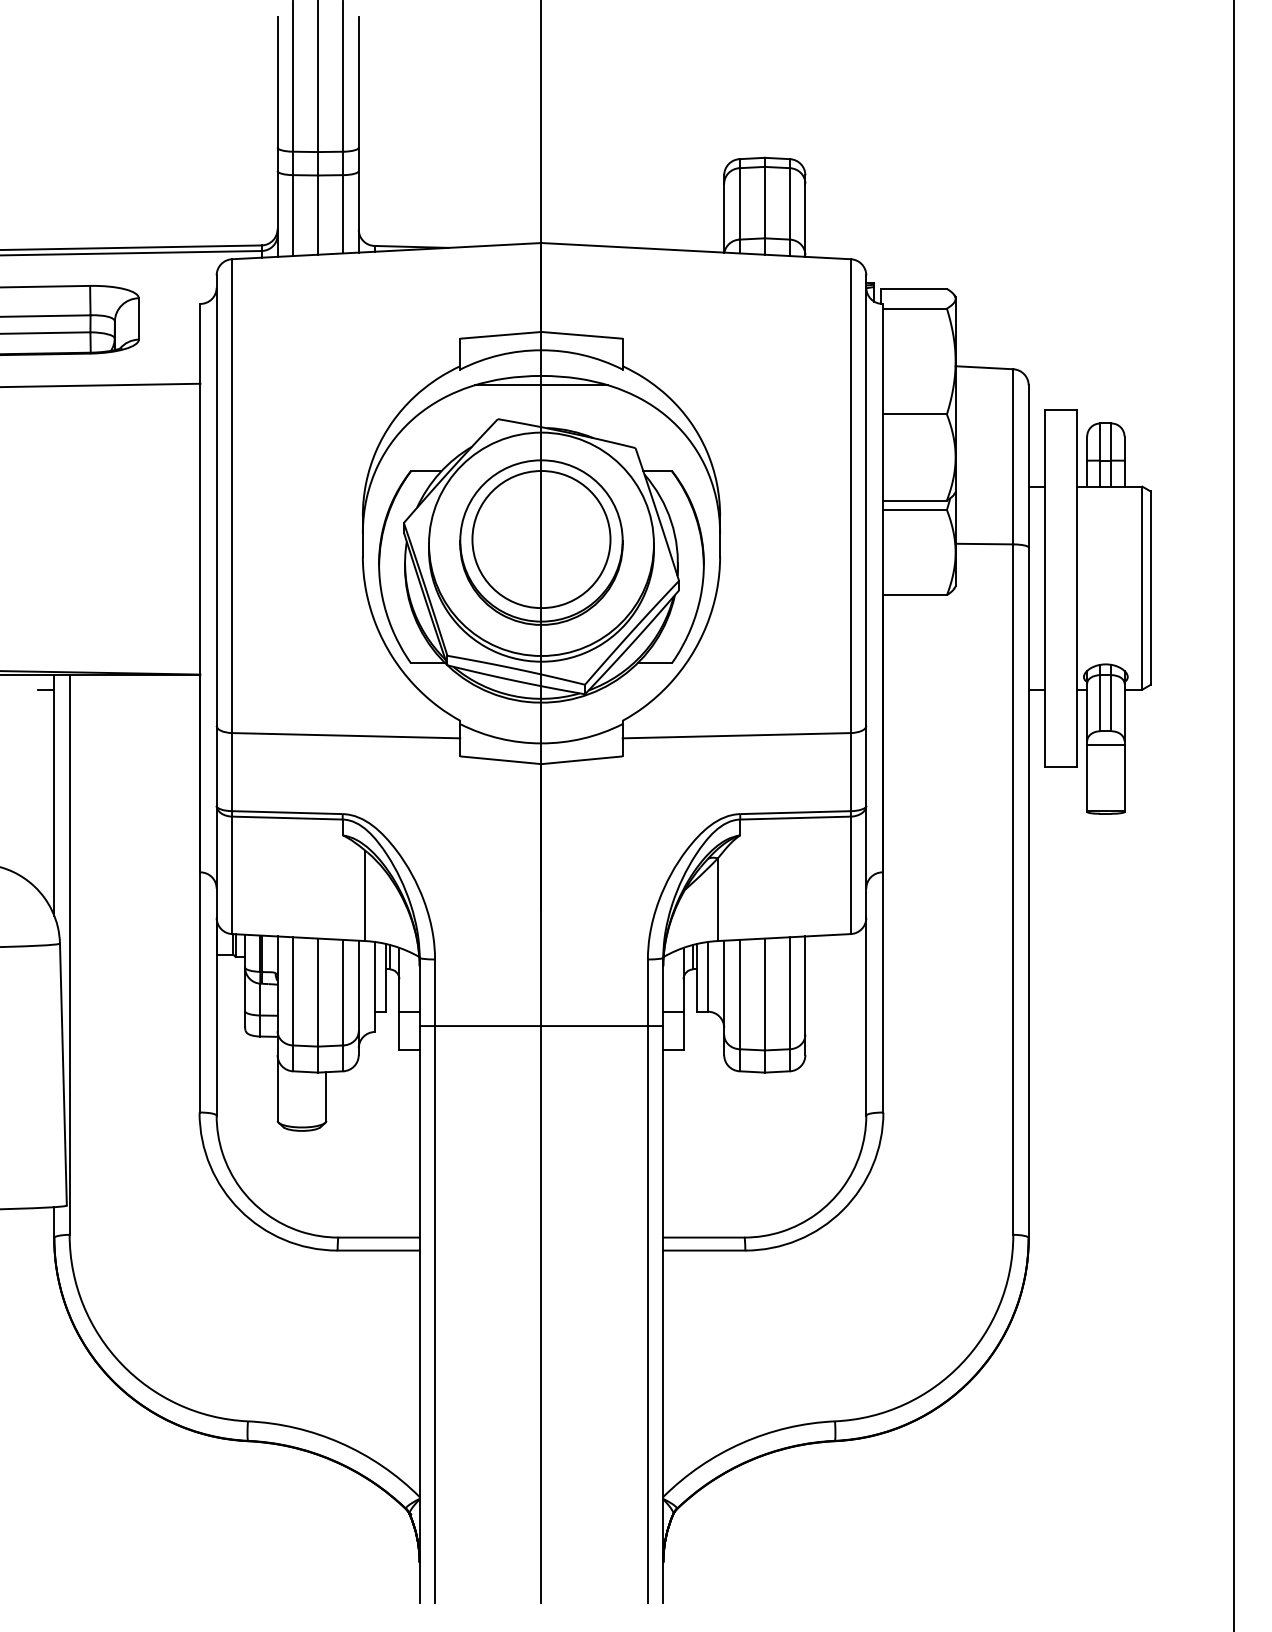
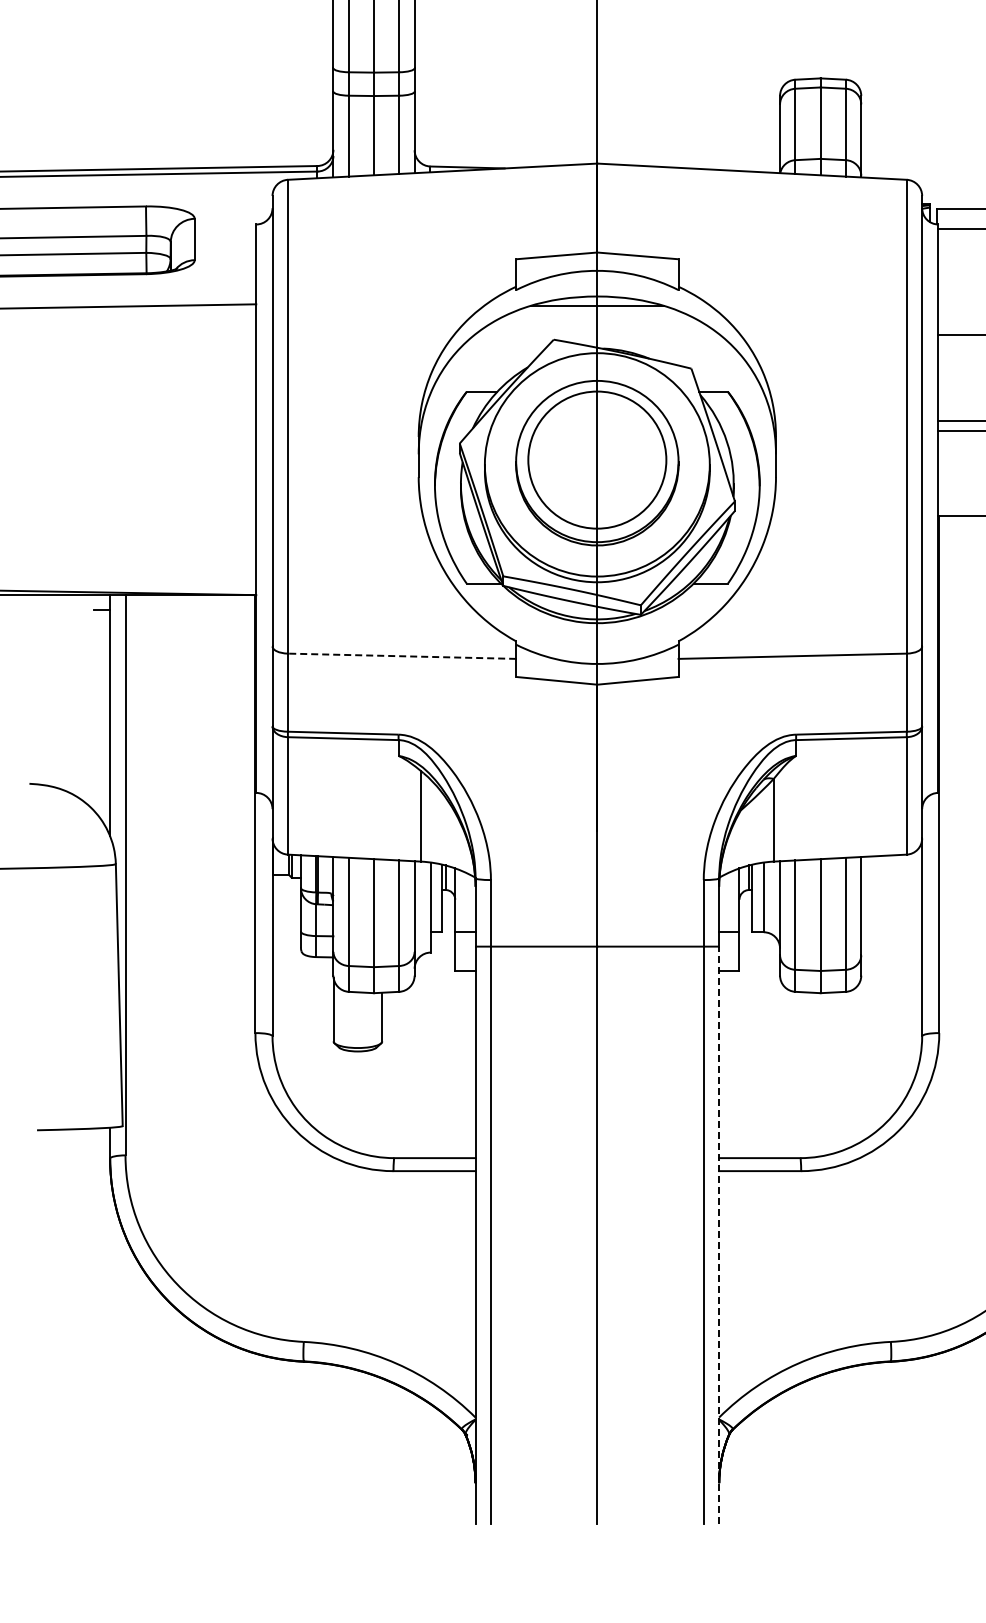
line: (345, 735) -> (401, 656), solid -> dashed
line: (663, 1314) -> (719, 1235), solid -> dashed

